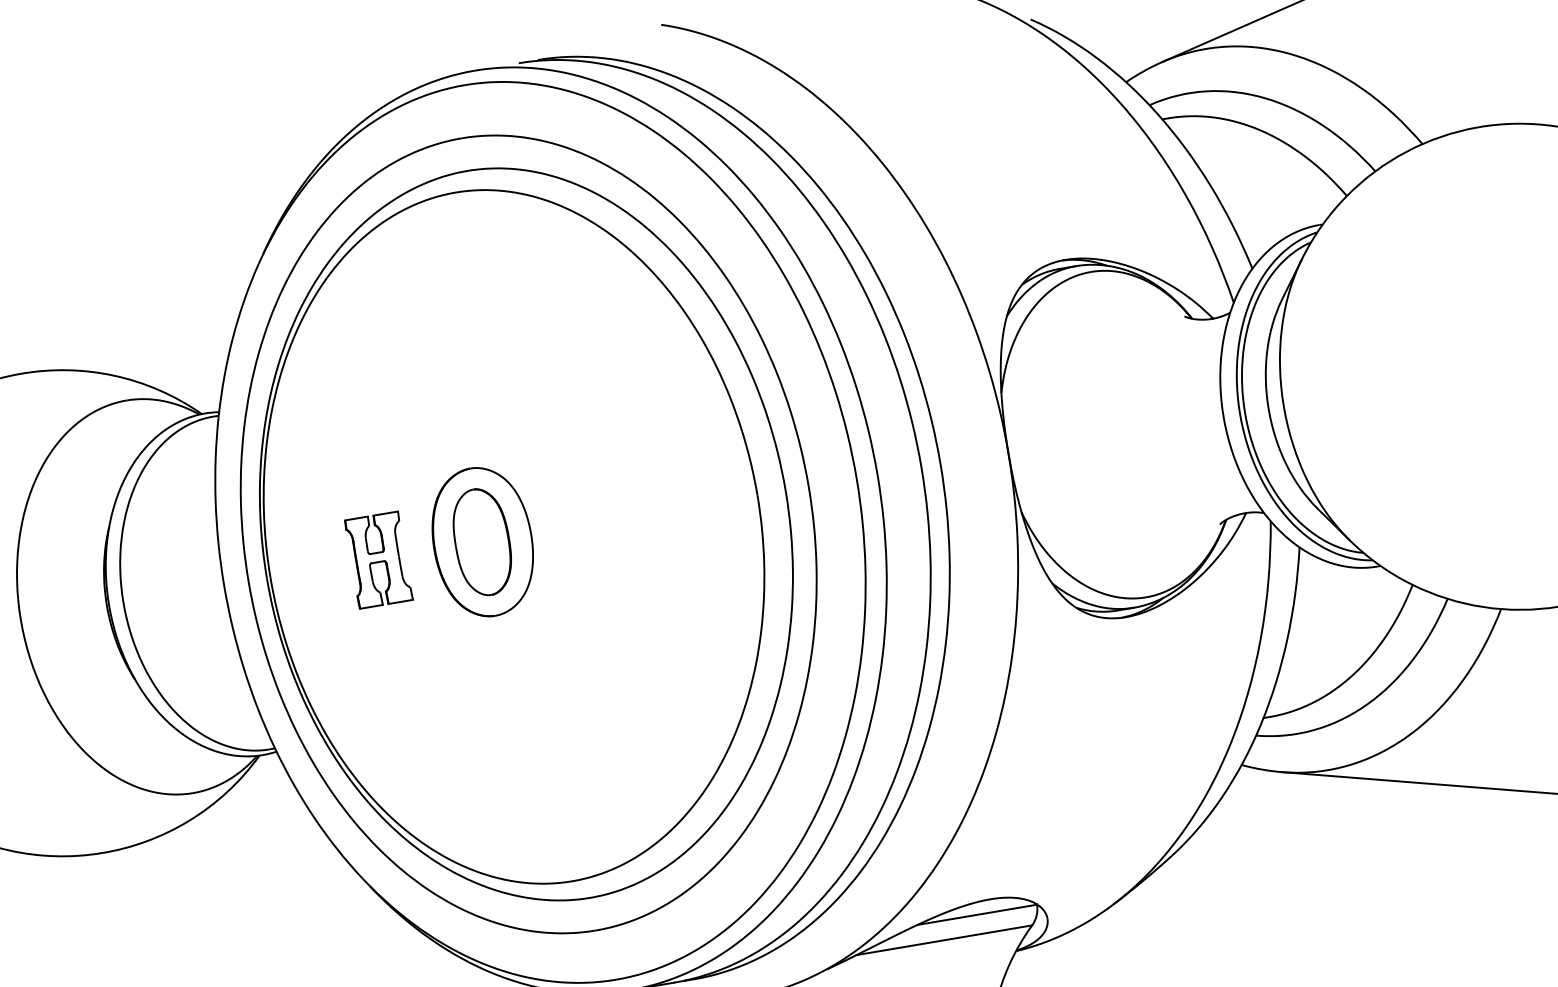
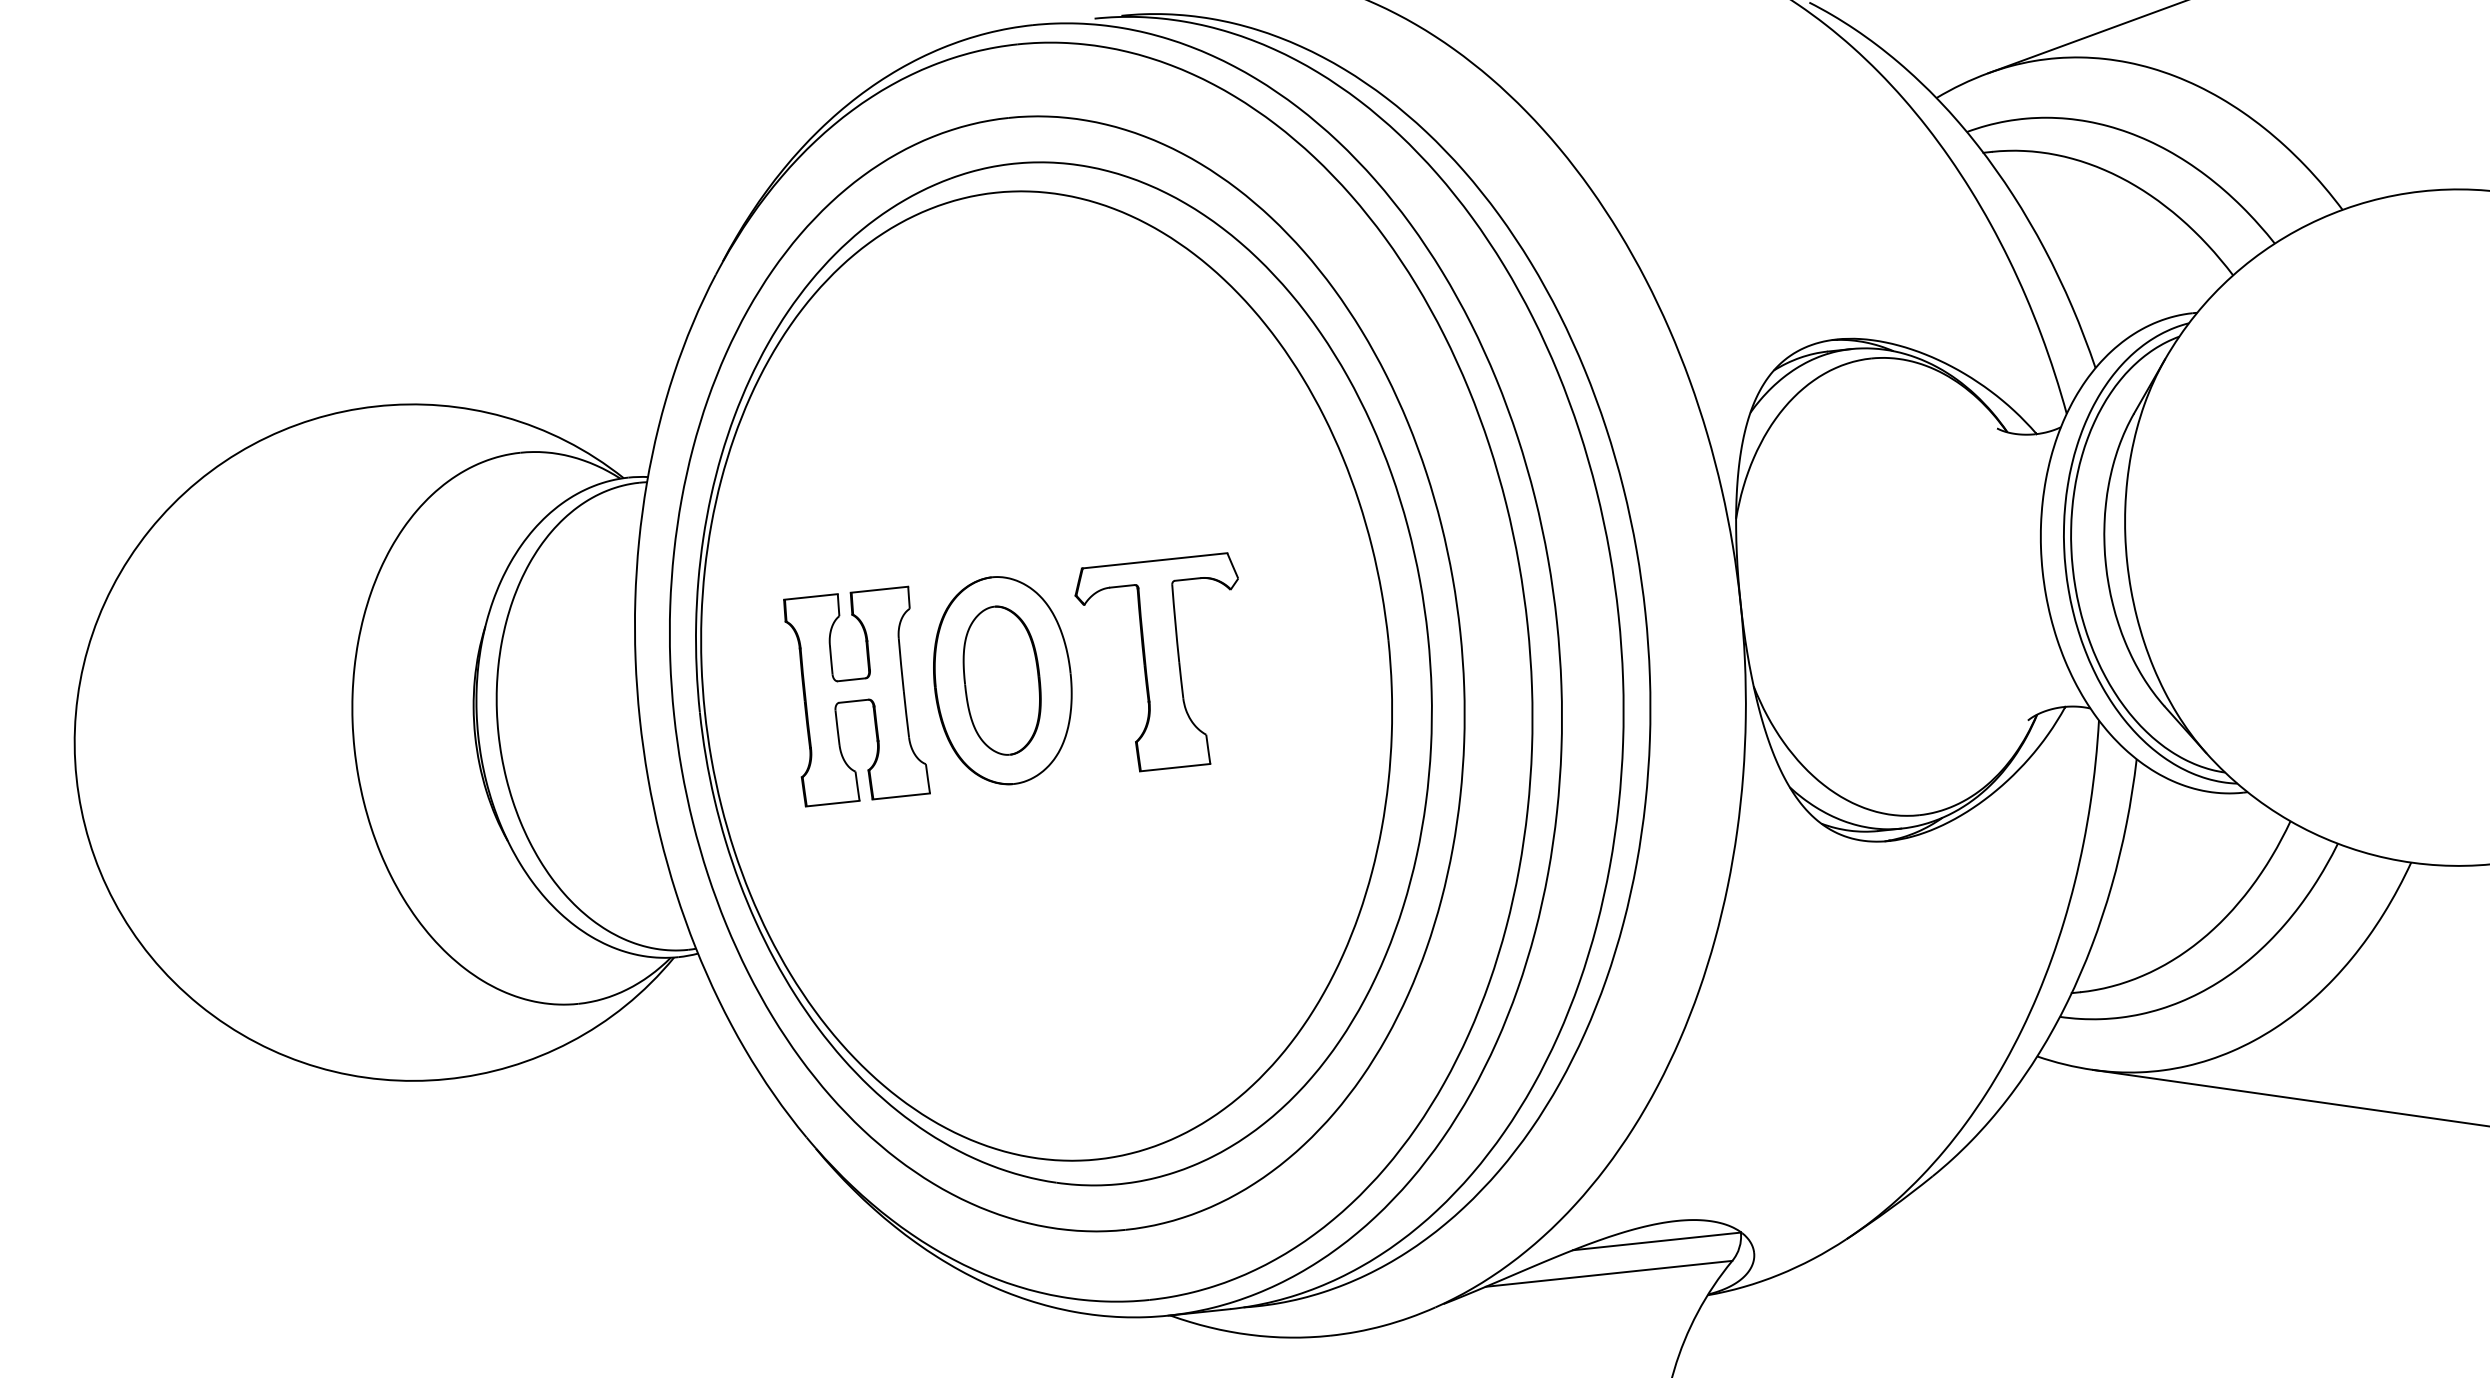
part: (592, 522) -> (1156, 662), added
part: (378, 560) -> (856, 696), size x1.67

